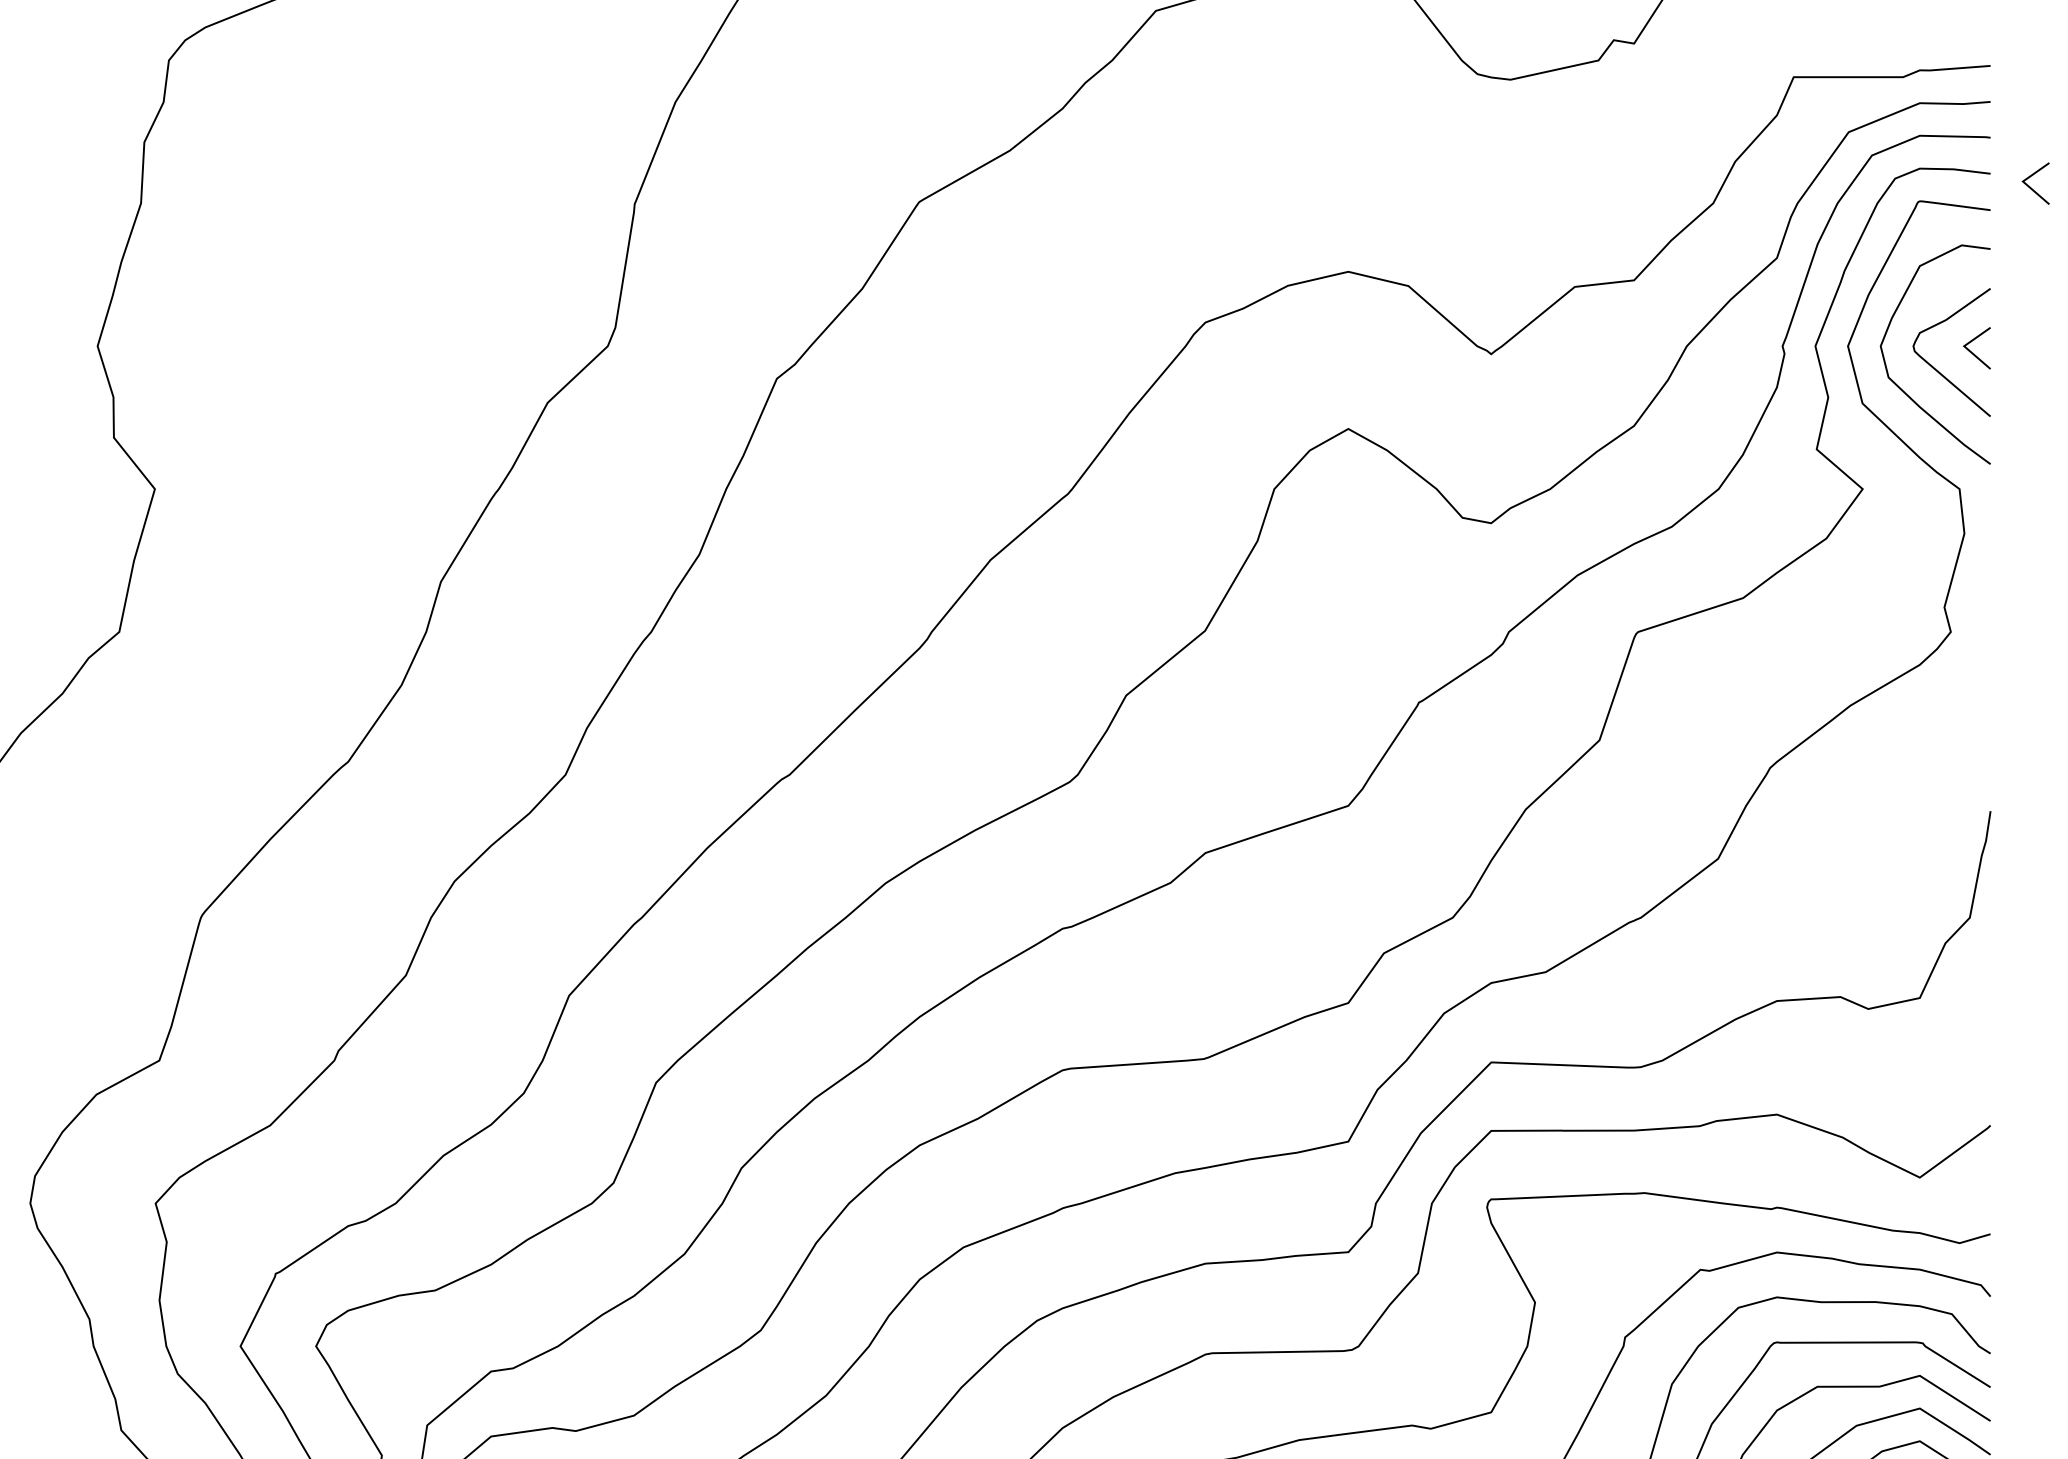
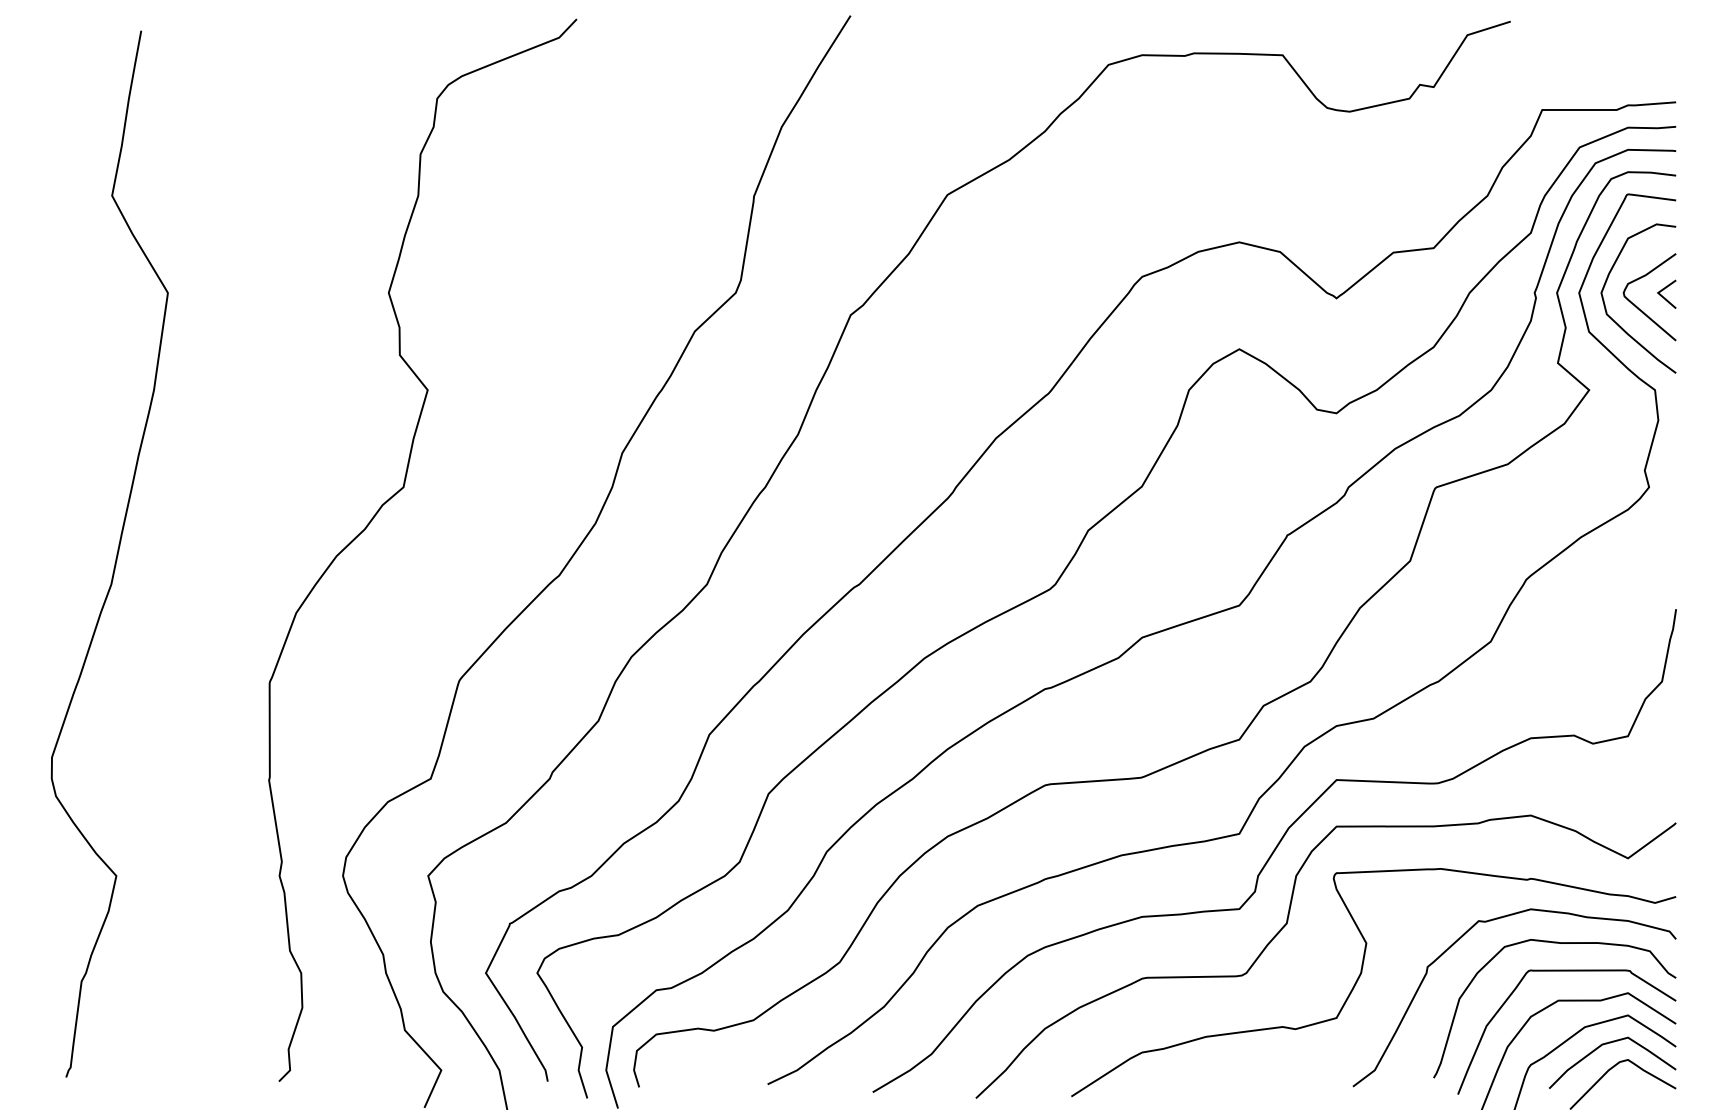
line: (2030, 177) -> (1703, 178), removed

